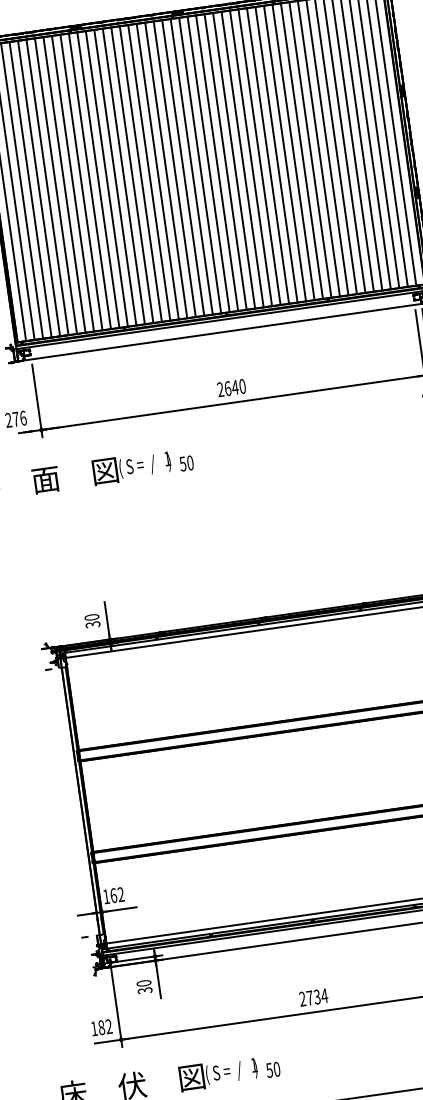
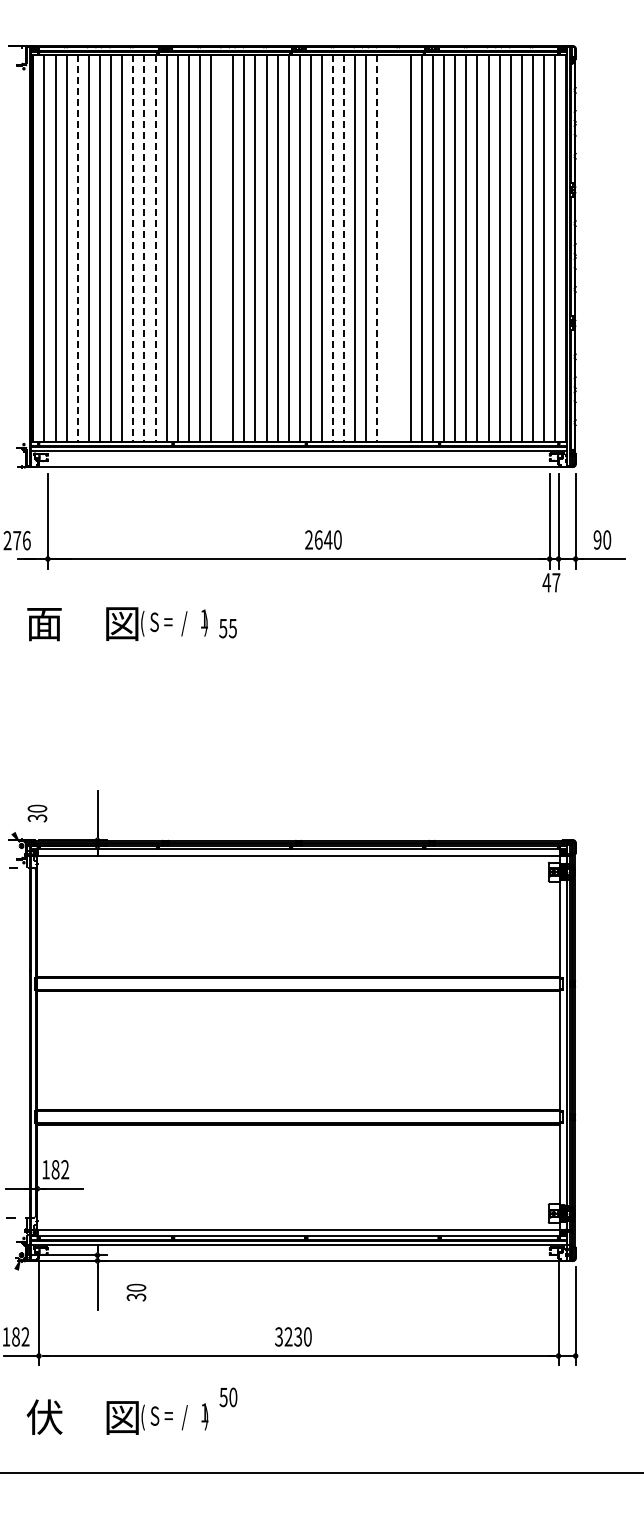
line: (276, 154) -> (399, 248), removed
line: (267, 155) -> (388, 248), removed
line: (259, 157) -> (377, 249), solid -> dashed
line: (234, 161) -> (344, 249), solid -> dashed
line: (226, 162) -> (333, 249), solid -> dashed
line: (141, 173) -> (222, 248), removed
line: (90, 181) -> (155, 249), solid -> dashed
line: (81, 183) -> (144, 249), solid -> dashed
line: (73, 184) -> (133, 249), solid -> dashed
line: (30, 190) -> (77, 249), solid -> dashed
text: (231, 387) -> (323, 539), moved
text: (190, 462) -> (232, 628), 50 -> 55
text: (92, 621) -> (37, 813), moved
text: (113, 895) -> (55, 1169), 162 -> 182
text: (144, 986) -> (136, 1292), moved
text: (313, 997) -> (293, 1336), 2734 -> 3230
text: (273, 1069) -> (228, 1397), moved

